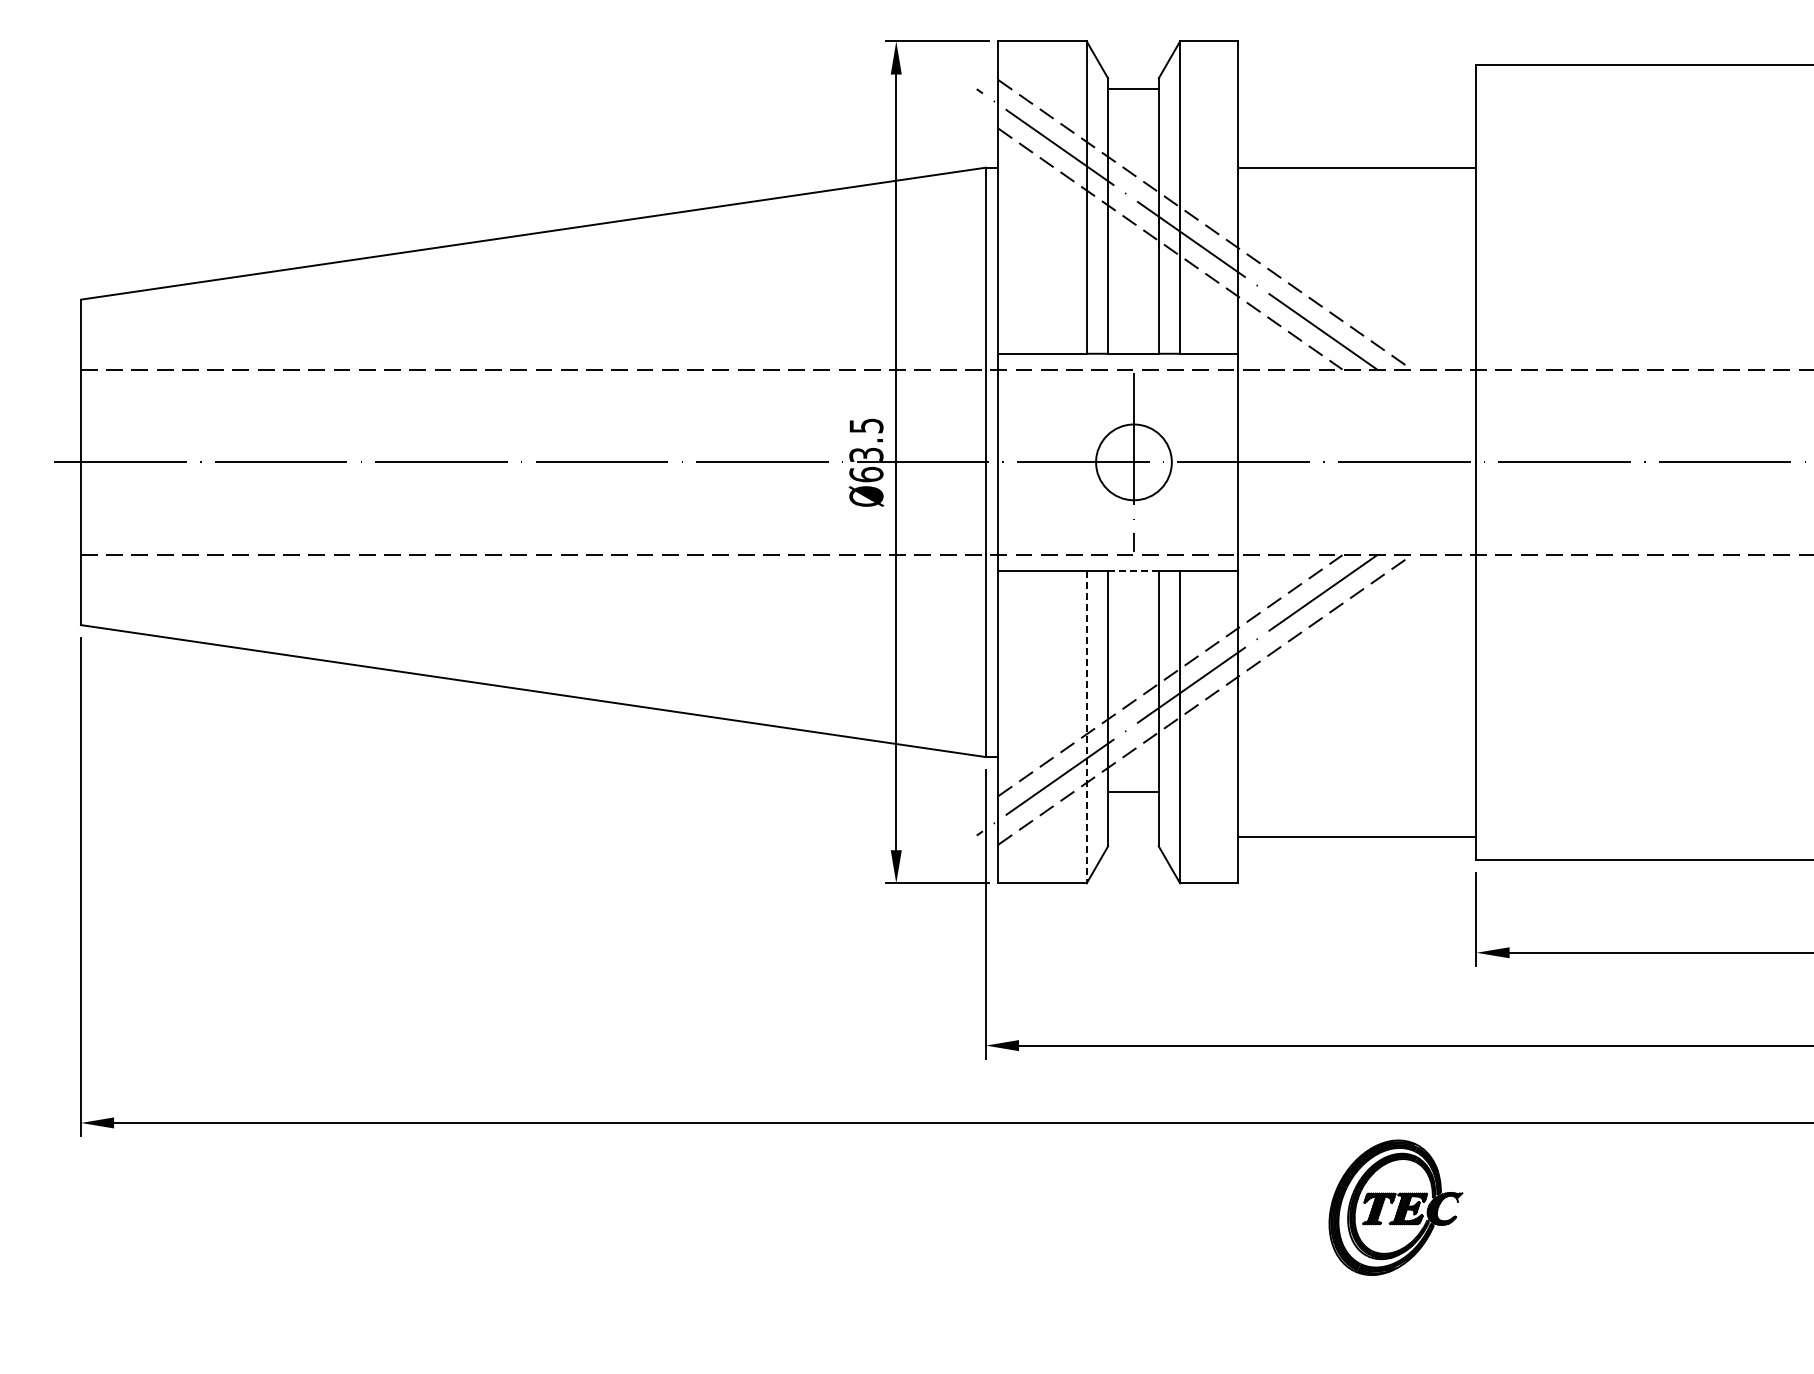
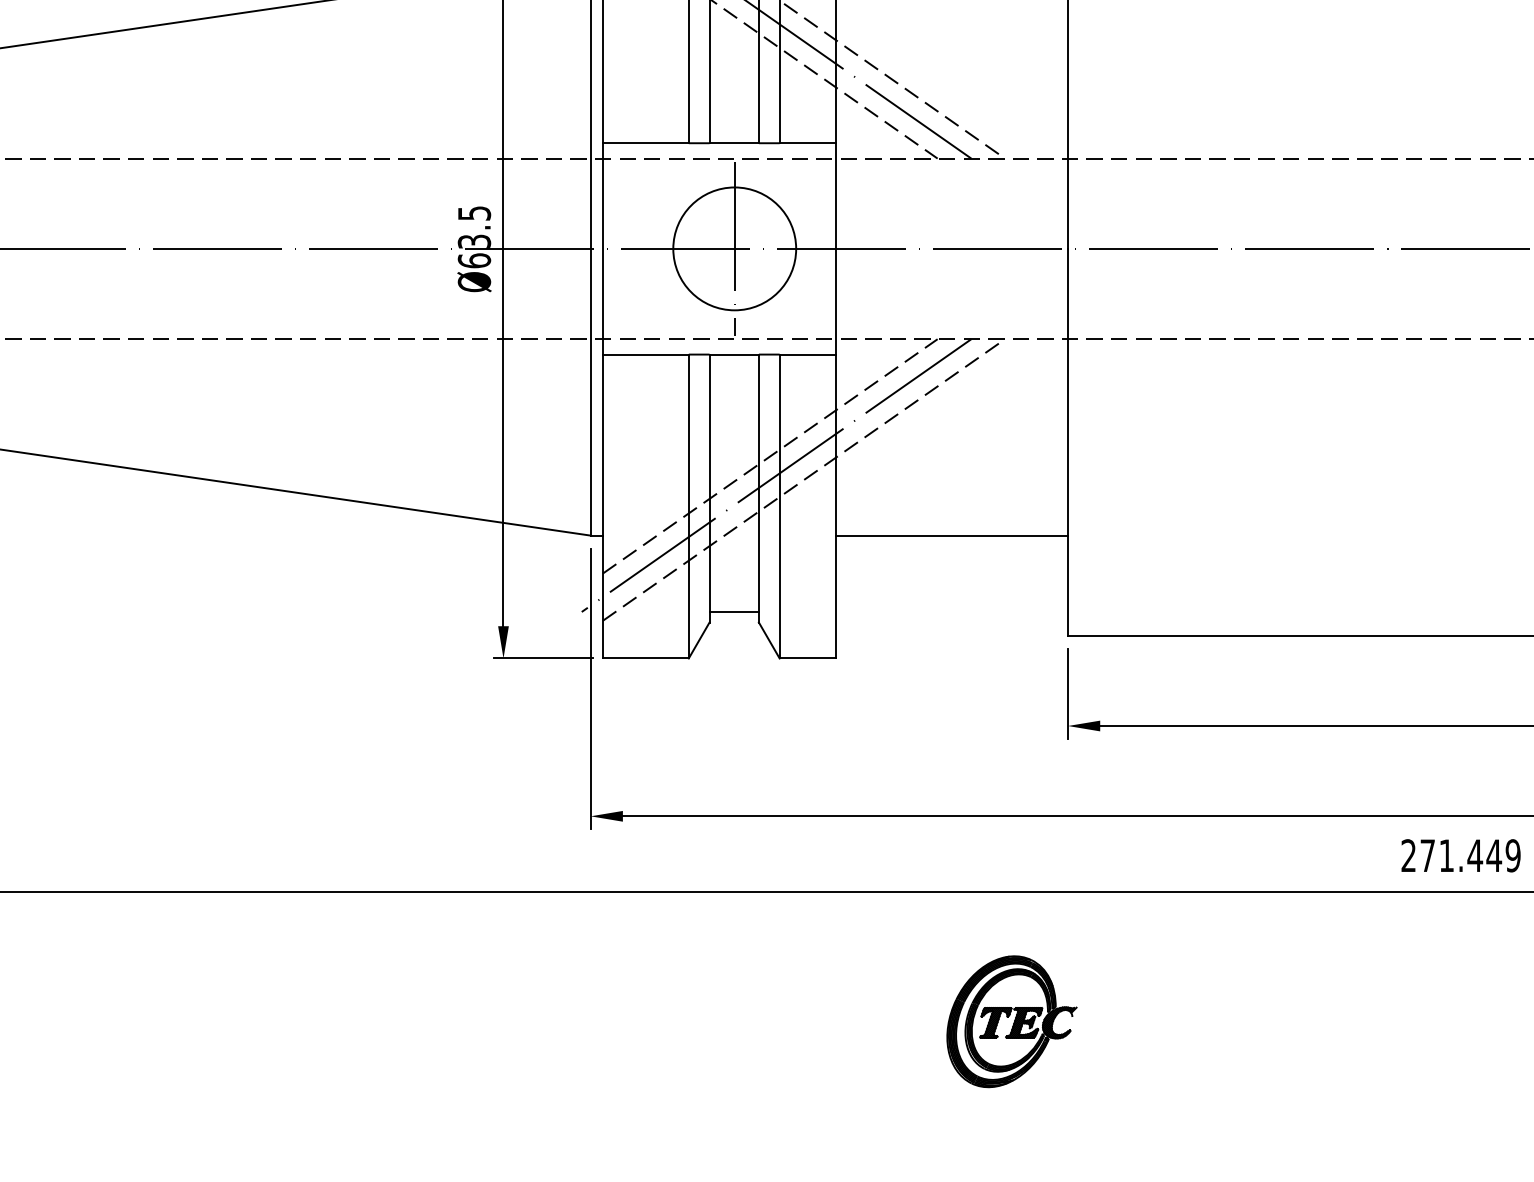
circle: (1133, 462) -> (734, 249), size x1.67
line: (1133, 571) -> (734, 355), dashed -> solid
line: (1086, 727) -> (688, 506), dashed -> solid
line: (1133, 792) -> (734, 612), moved
line: (1357, 837) -> (952, 536), moved
part: (1395, 1207) -> (1011, 1021), moved

